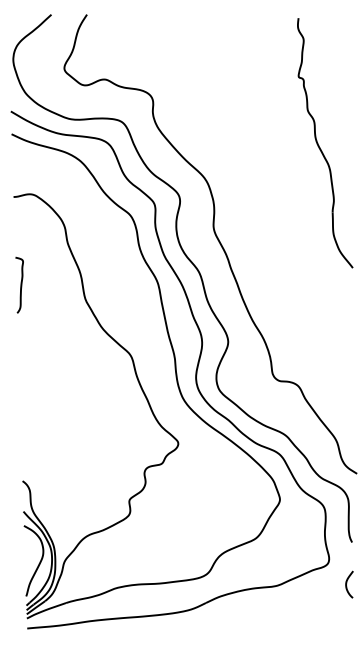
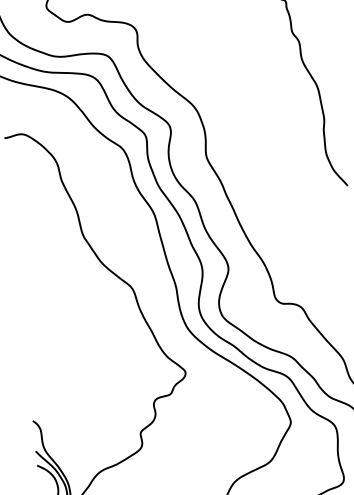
curve: (20, 284) -> (17, 224), removed

